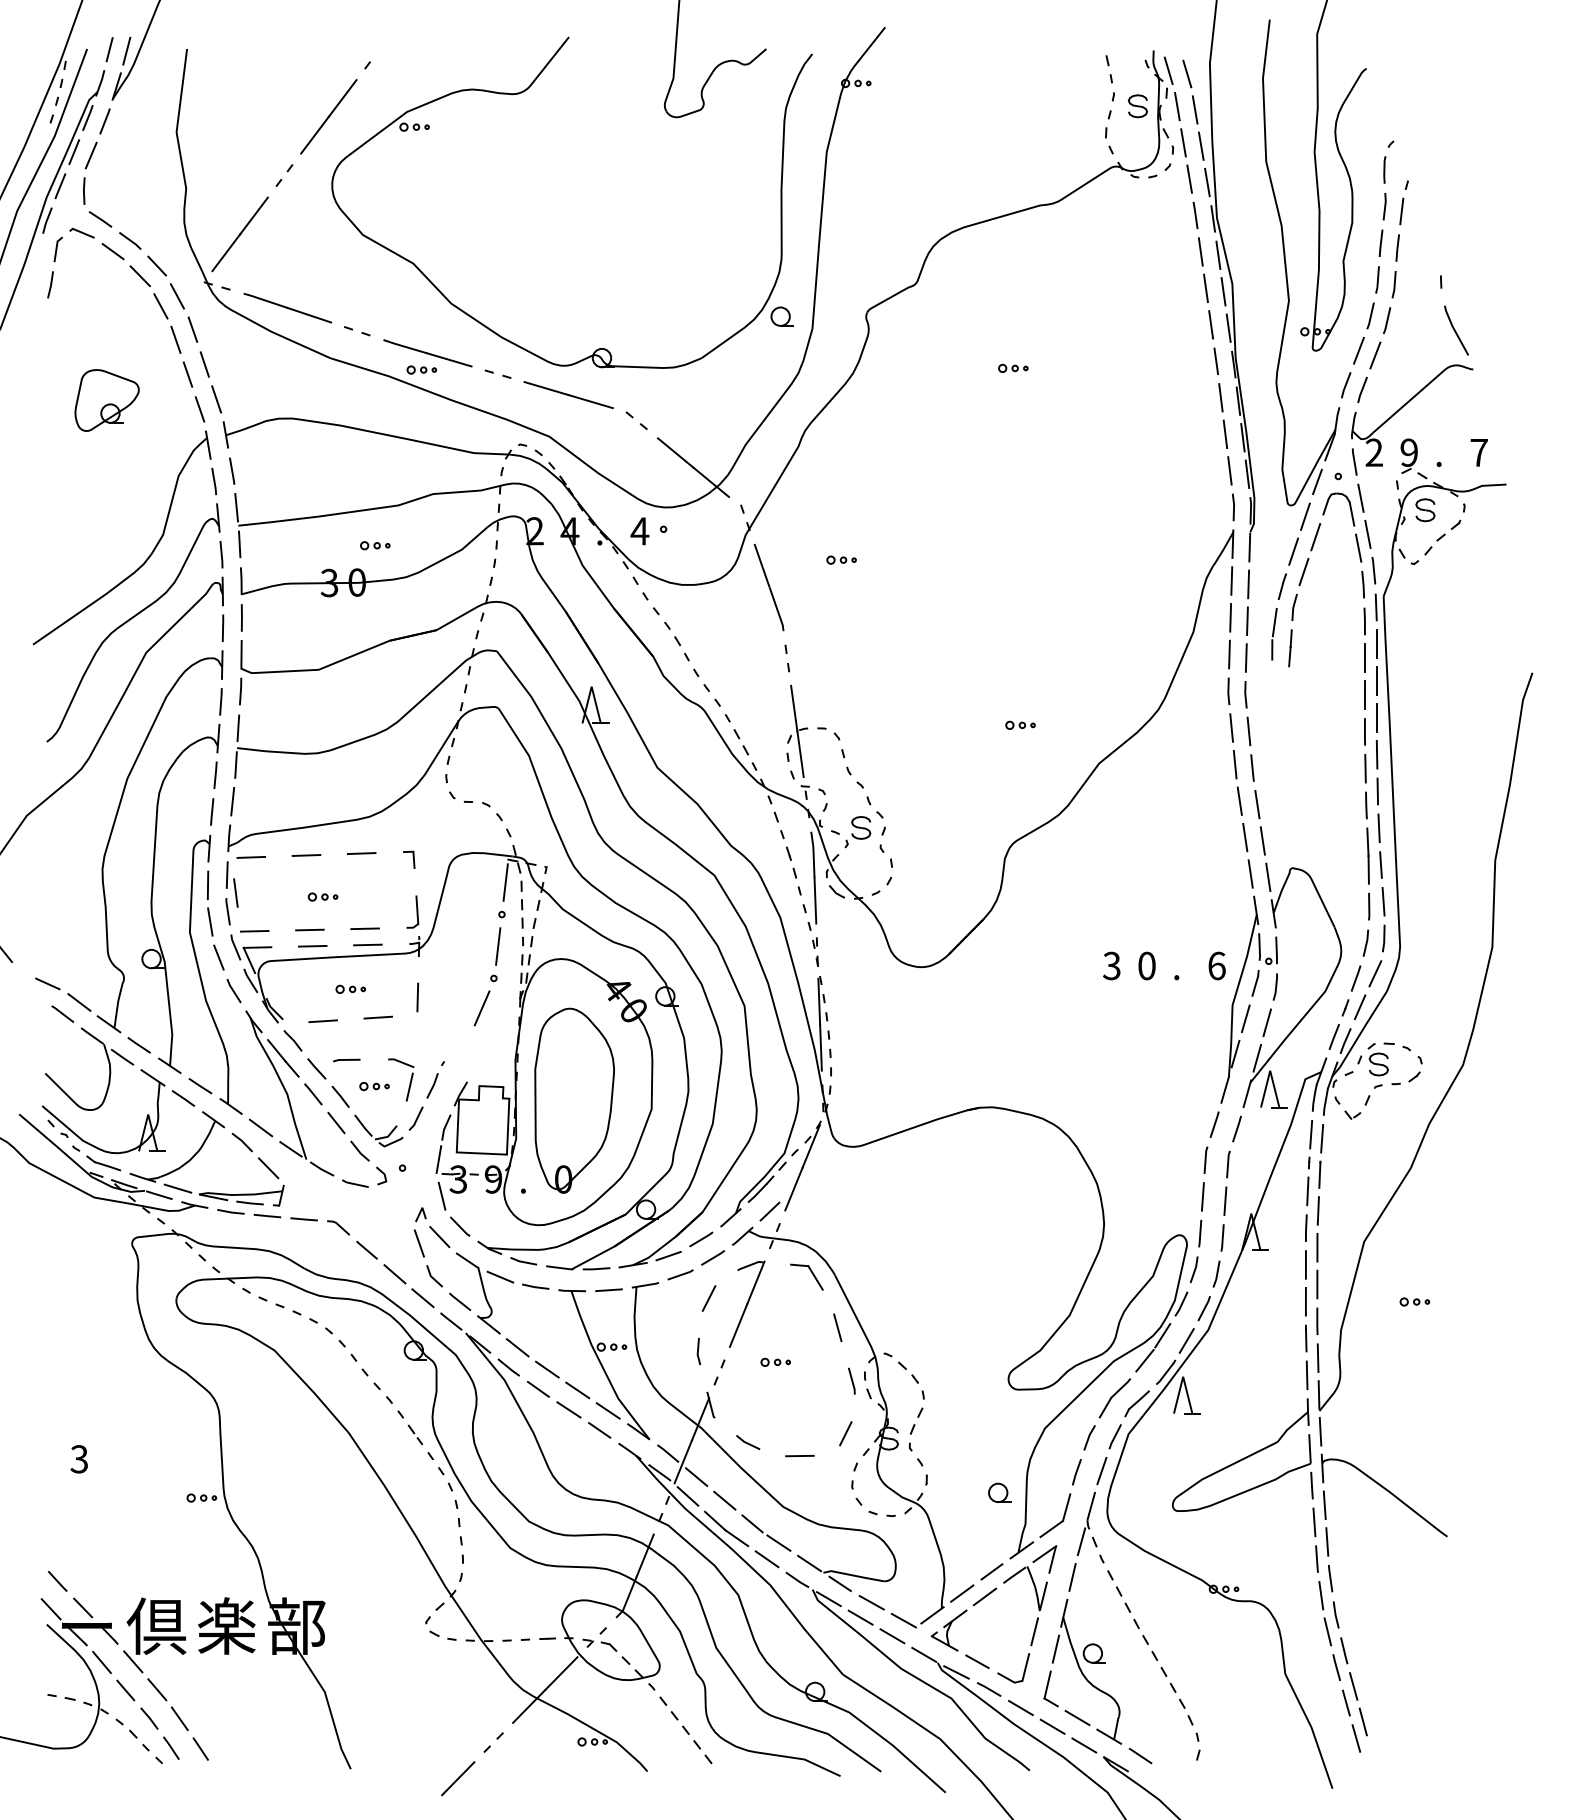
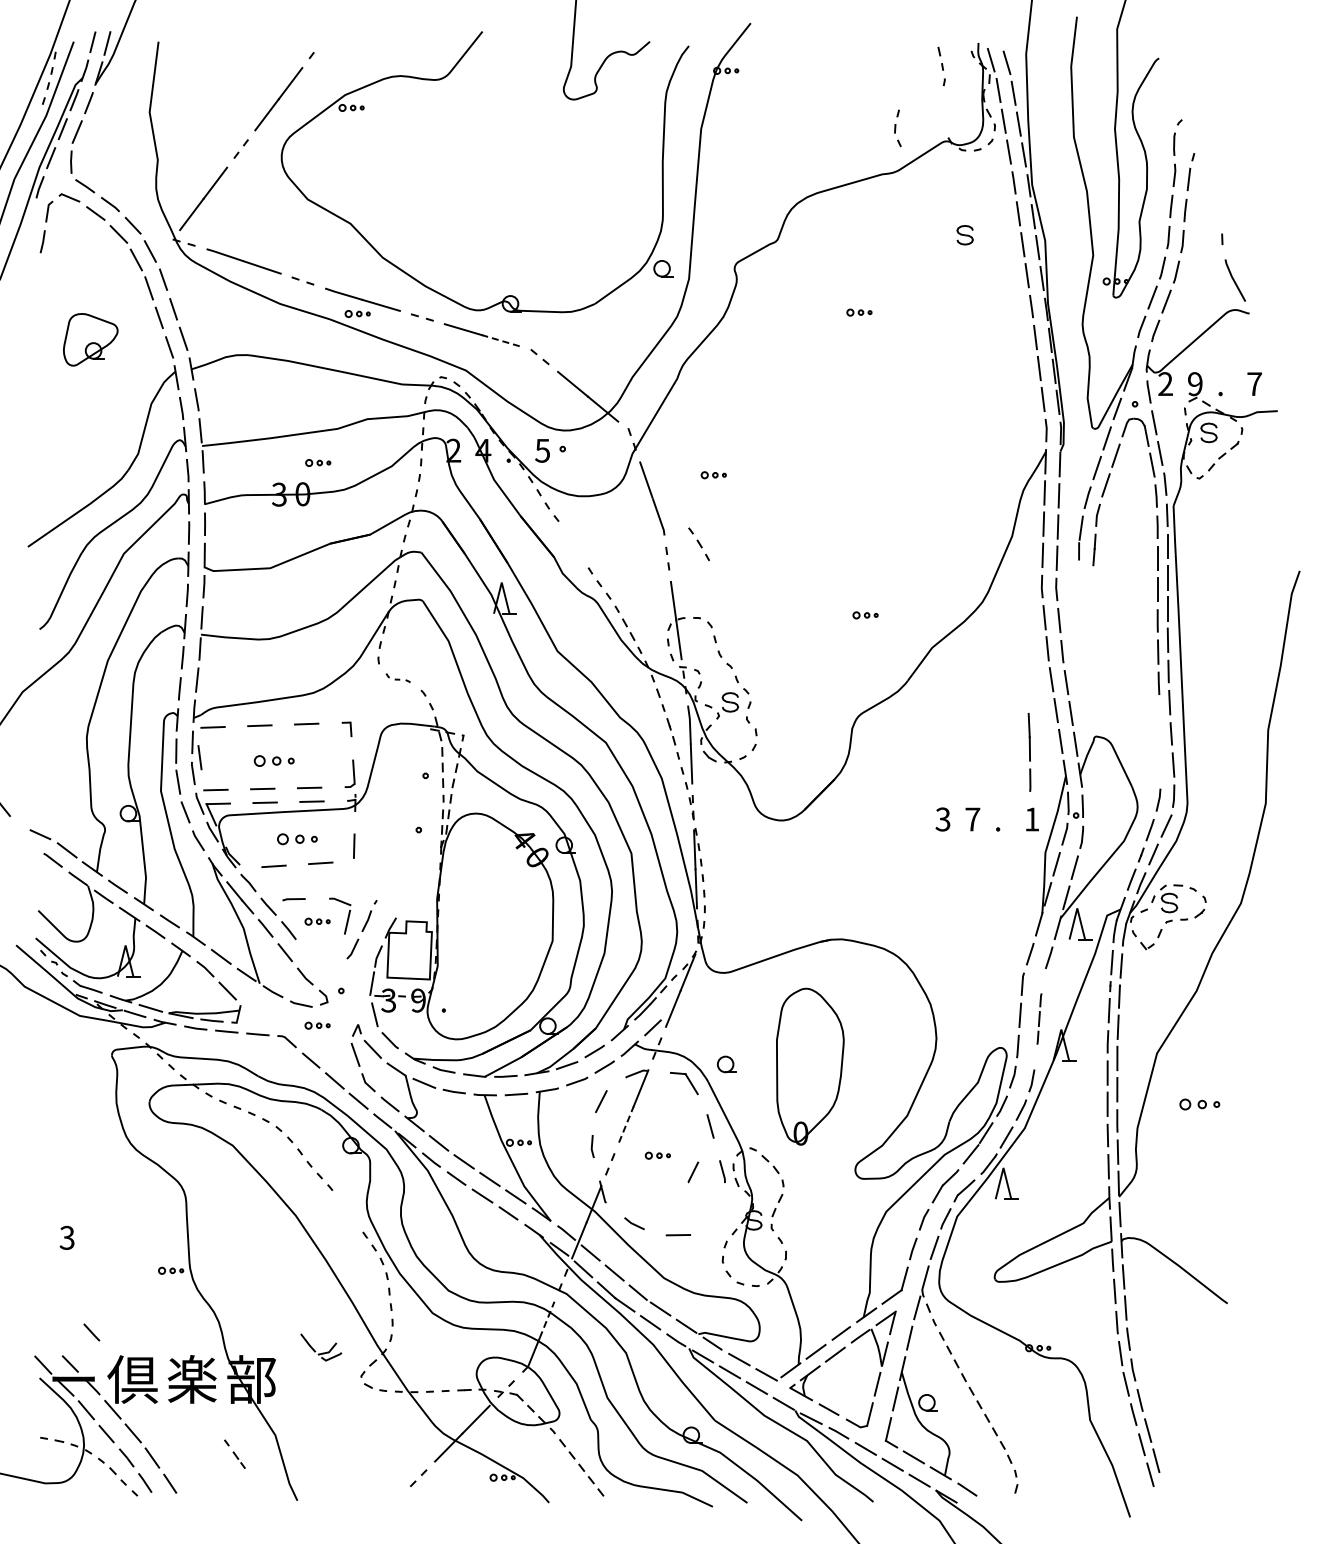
part: (1137, 106) -> (964, 235), moved
part: (1108, 132) -> (897, 128), moved
line: (590, 401) -> (500, 340), solid -> dashed
text: (639, 530) -> (542, 450), 4 -> 5
part: (676, 641) -> (698, 544), moved
part: (468, 798) -> (397, 677), size x0.7
line: (1368, 874) -> (1029, 752), moved
line: (505, 882) -> (428, 748), removed
part: (322, 896) -> (273, 760), size x1.6
line: (498, 945) -> (422, 802), removed
text: (1146, 965) -> (972, 819), 0 -> 7
text: (1217, 965) -> (1032, 819), 6 -> 1
part: (350, 989) -> (297, 839), size x1.6
line: (481, 1008) -> (408, 855), removed
part: (574, 1100) -> (810, 1066), moved
part: (379, 1131) -> (321, 1347), moved
part: (1225, 1200) -> (1039, 1018), size x0.6
part: (374, 1208) -> (317, 1025), added
part: (1415, 1301) -> (1200, 1104), size x1.6
line: (738, 1325) -> (626, 1124), solid -> dashed
part: (409, 1426) -> (234, 1453), moved
line: (845, 1434) -> (693, 1172), moved
part: (999, 1492) -> (726, 1064), moved
line: (645, 1555) -> (547, 1319), solid -> dashed
line: (57, 1581) -> (91, 1332), moved
line: (458, 1778) -> (388, 1508), removed

